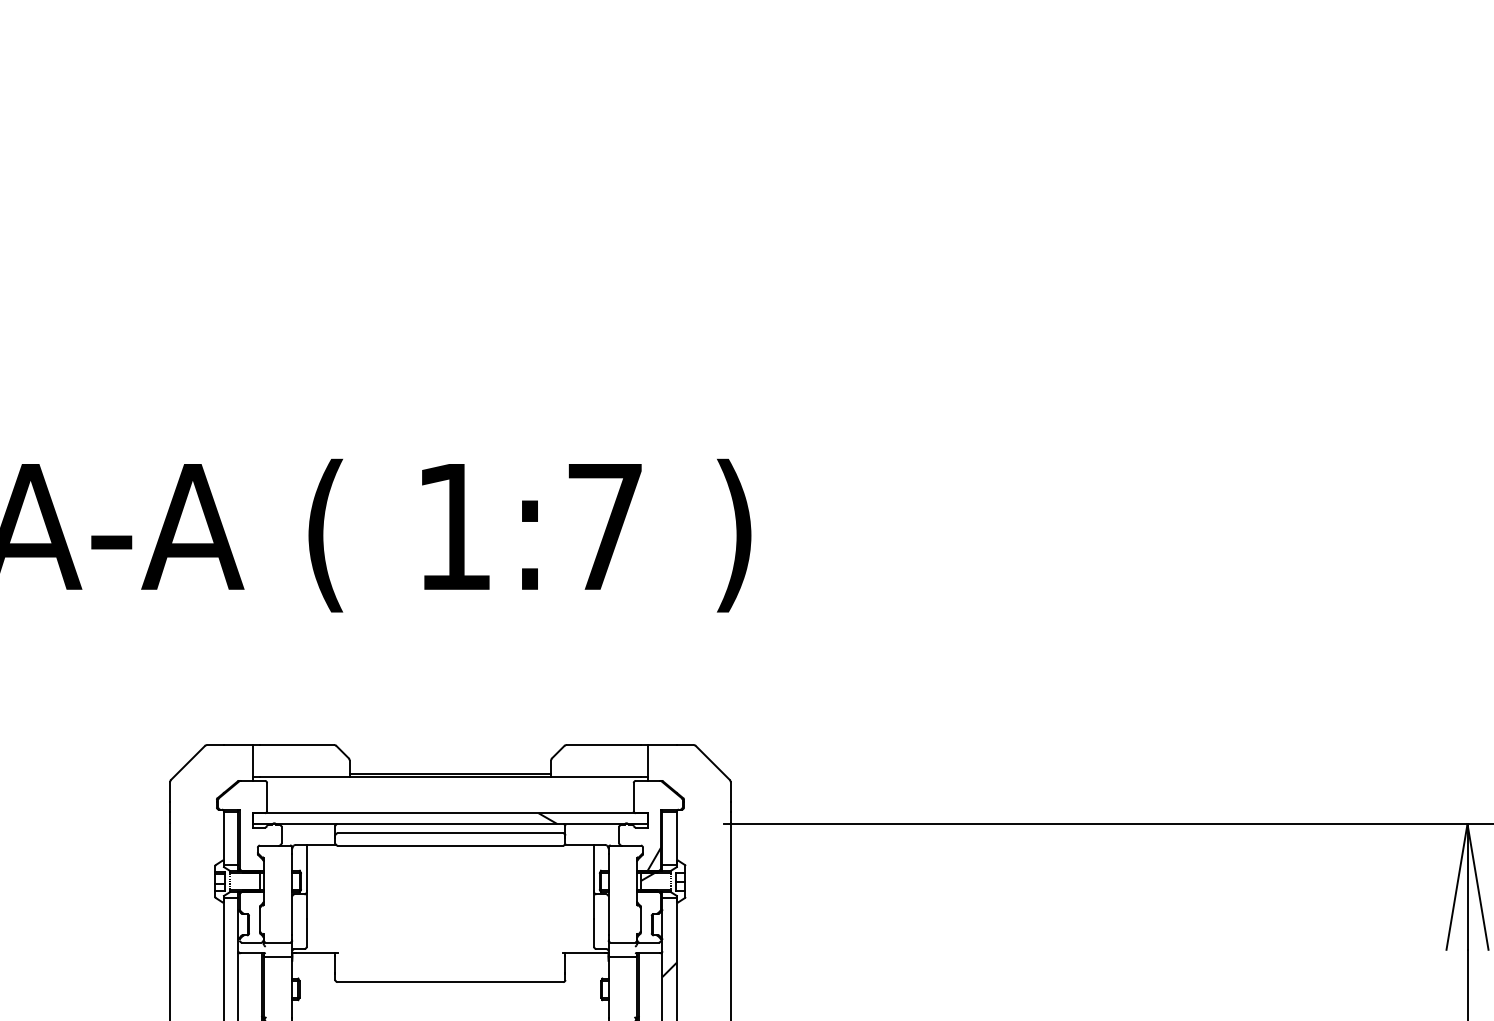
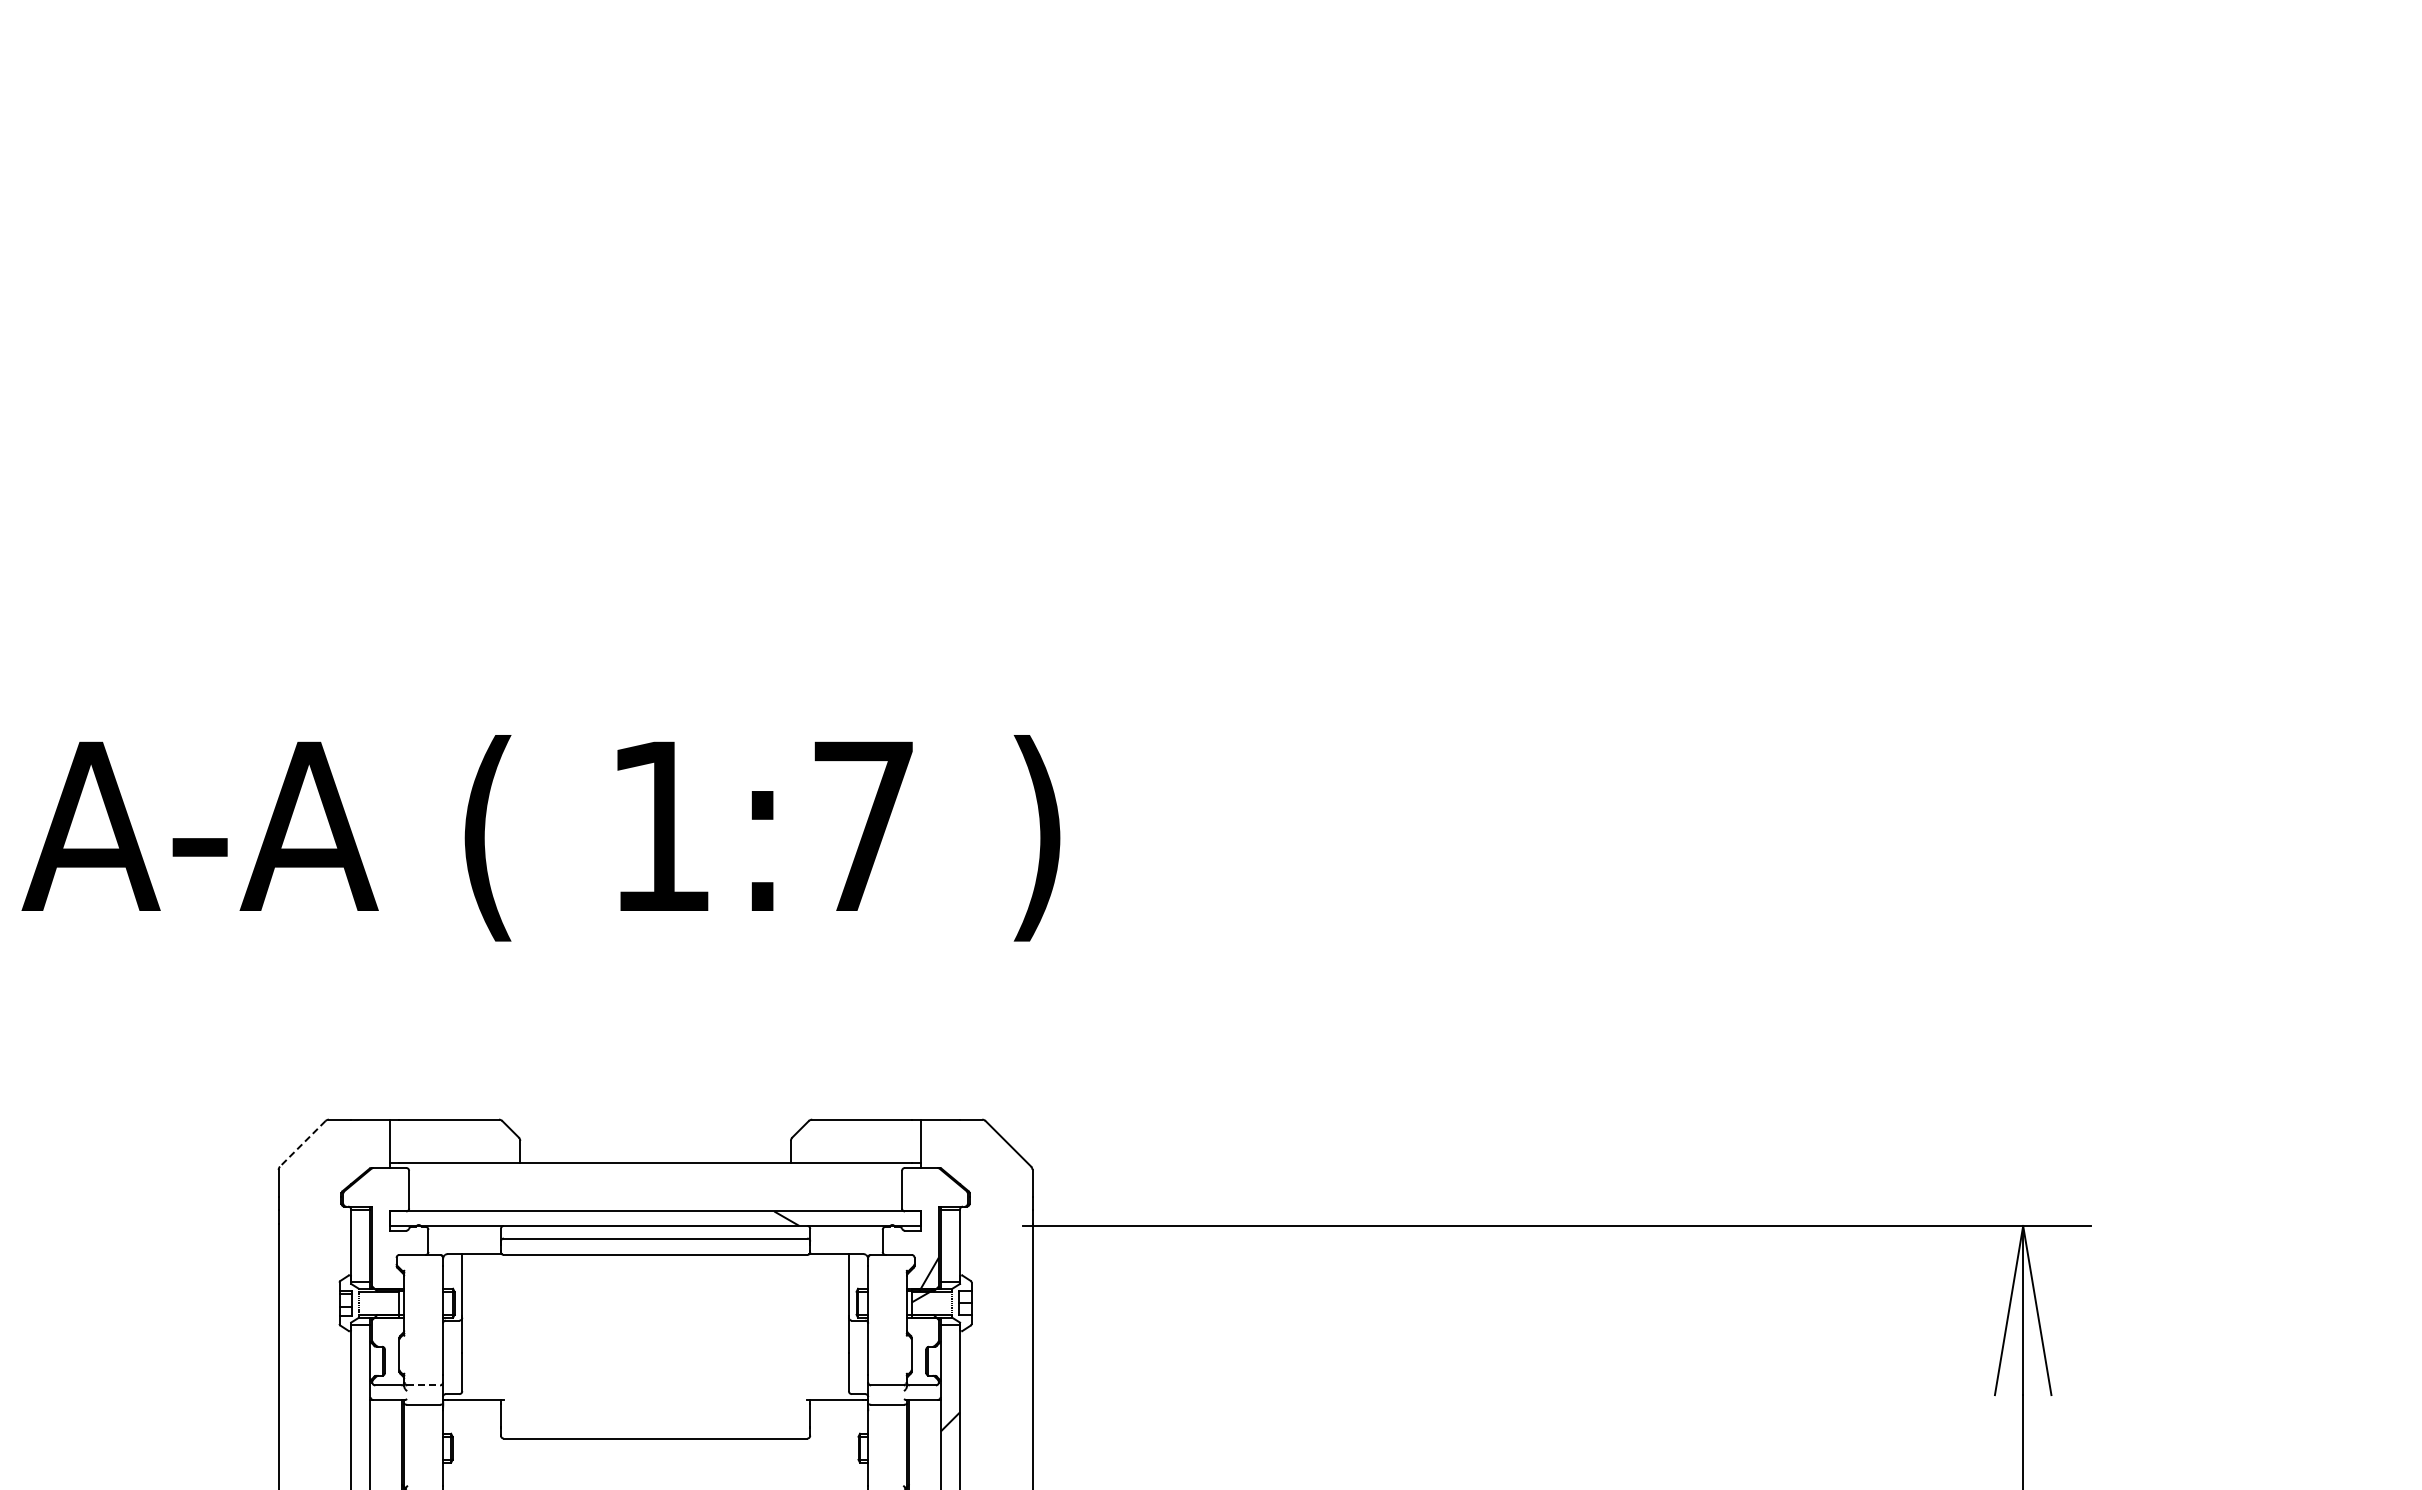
line: (187, 763) -> (302, 1144), solid -> dashed
line: (450, 773) -> (655, 1158), removed
line: (278, 942) -> (424, 1385), solid -> dashed

